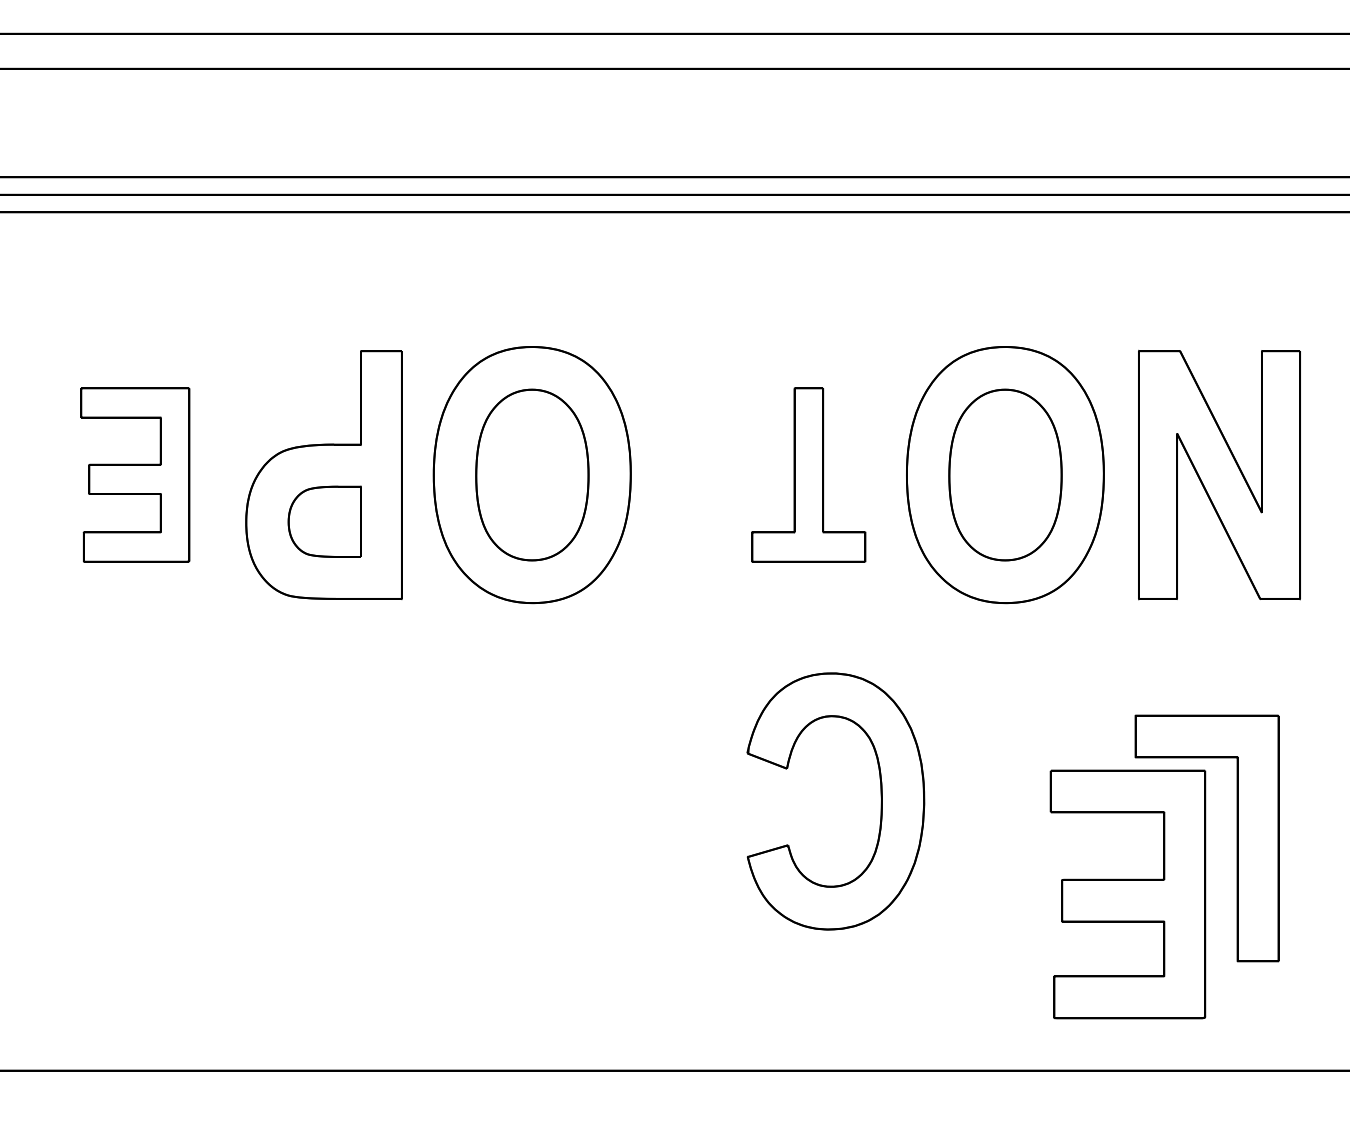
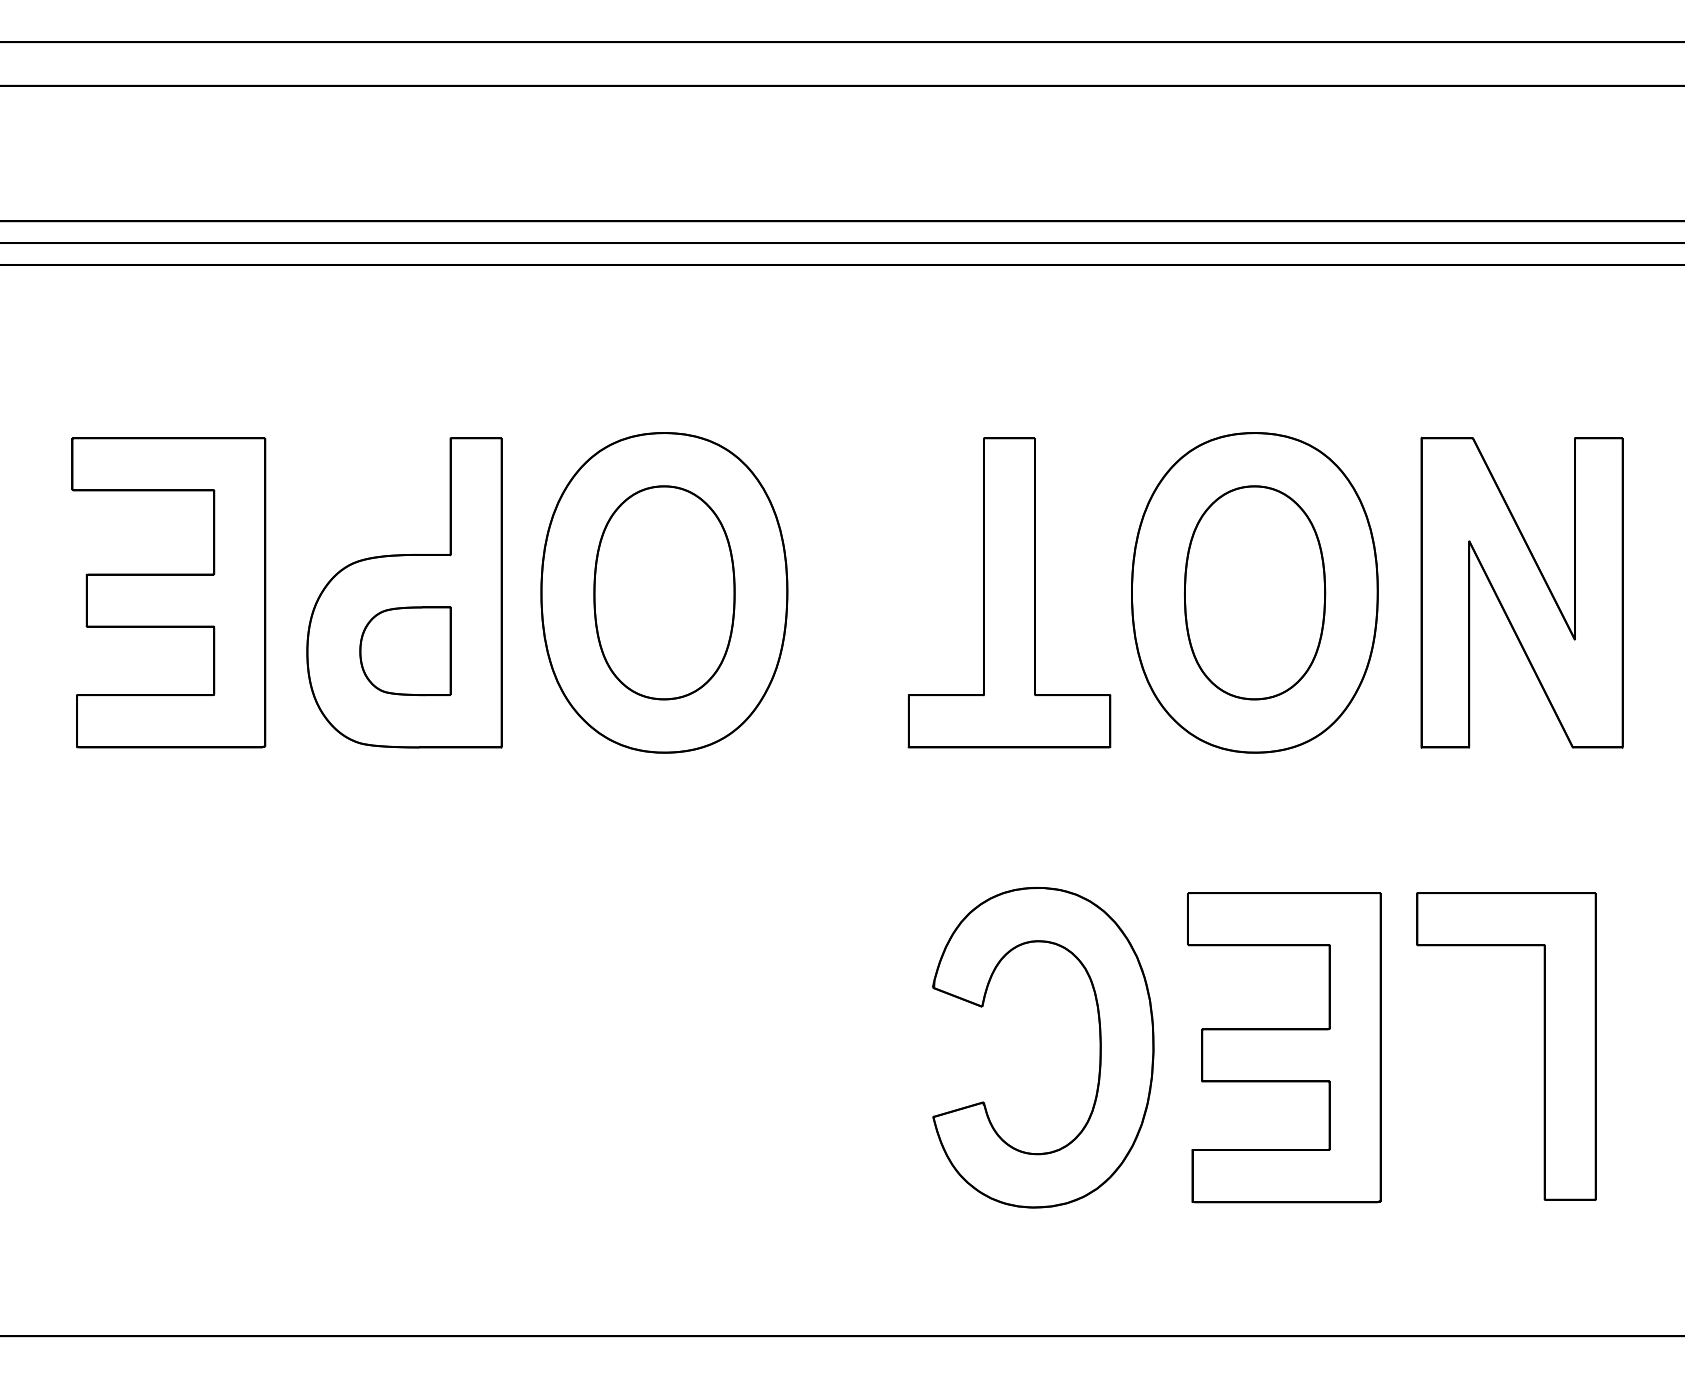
part: (135, 474) -> (169, 592), size x1.43
part: (808, 474) -> (1009, 592), size x1.43
part: (880, 803) -> (1098, 1050), moved
part: (1127, 894) -> (1283, 1047), moved

